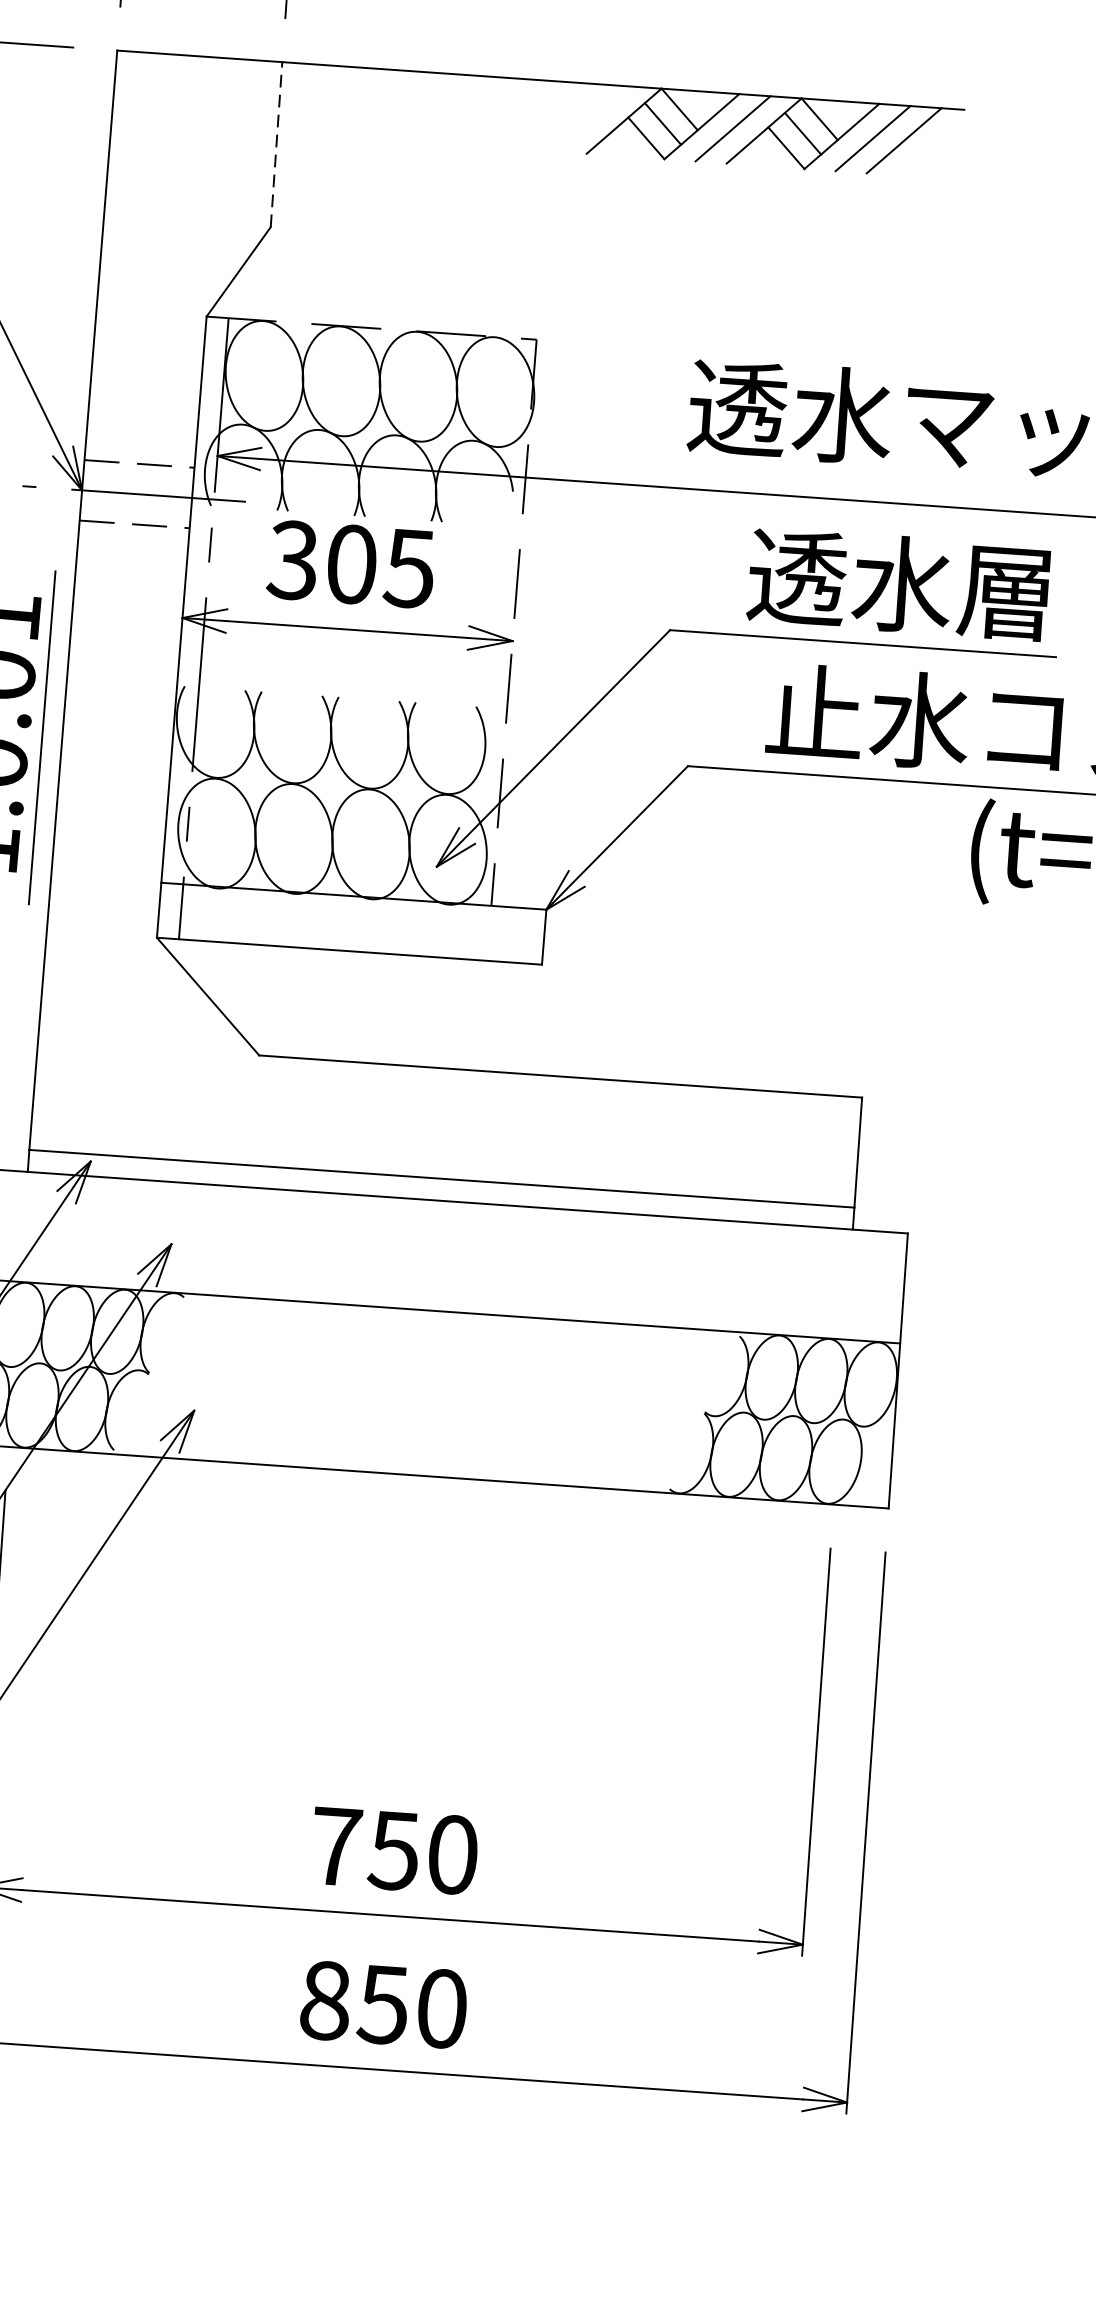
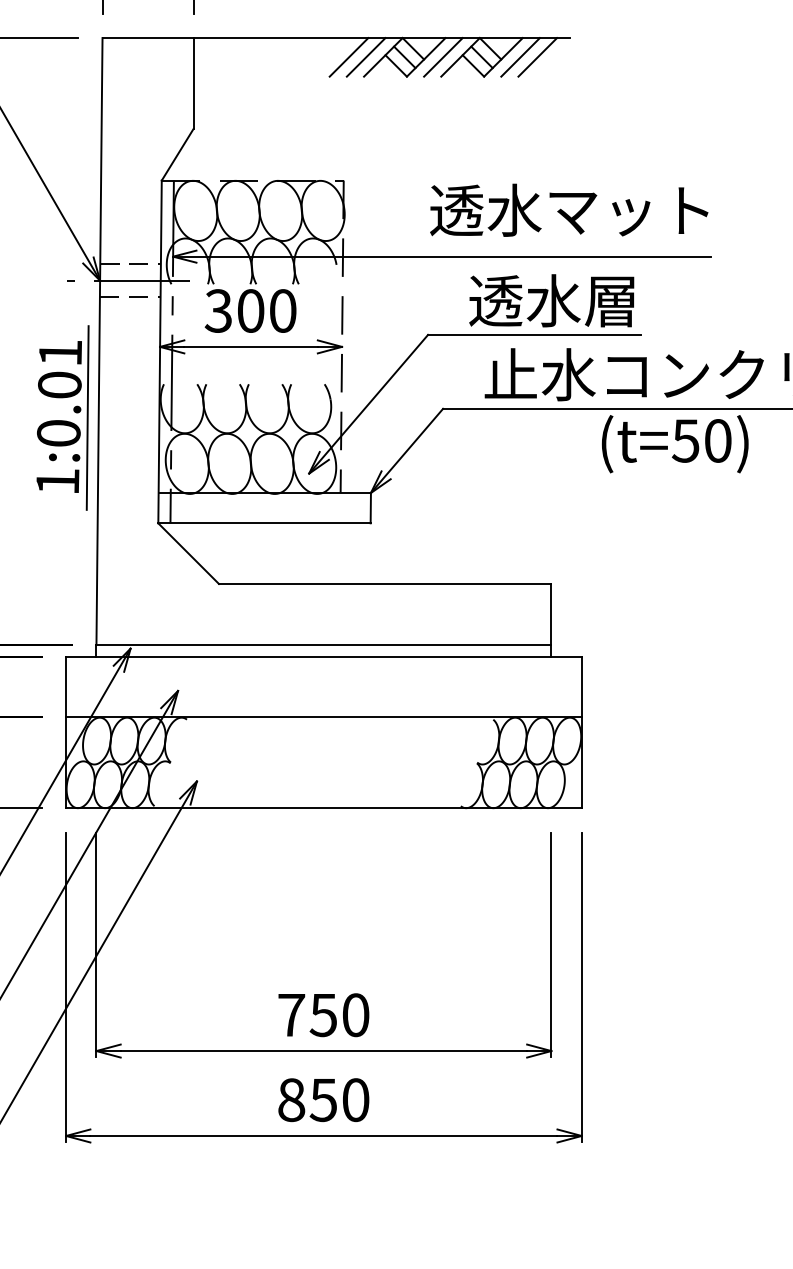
line: (560, 117) -> (348, 57), added
line: (591, 119) -> (365, 57), added
line: (276, 144) -> (193, 83), dashed -> solid
text: (409, 567) -> (282, 310), 305 -> 300

